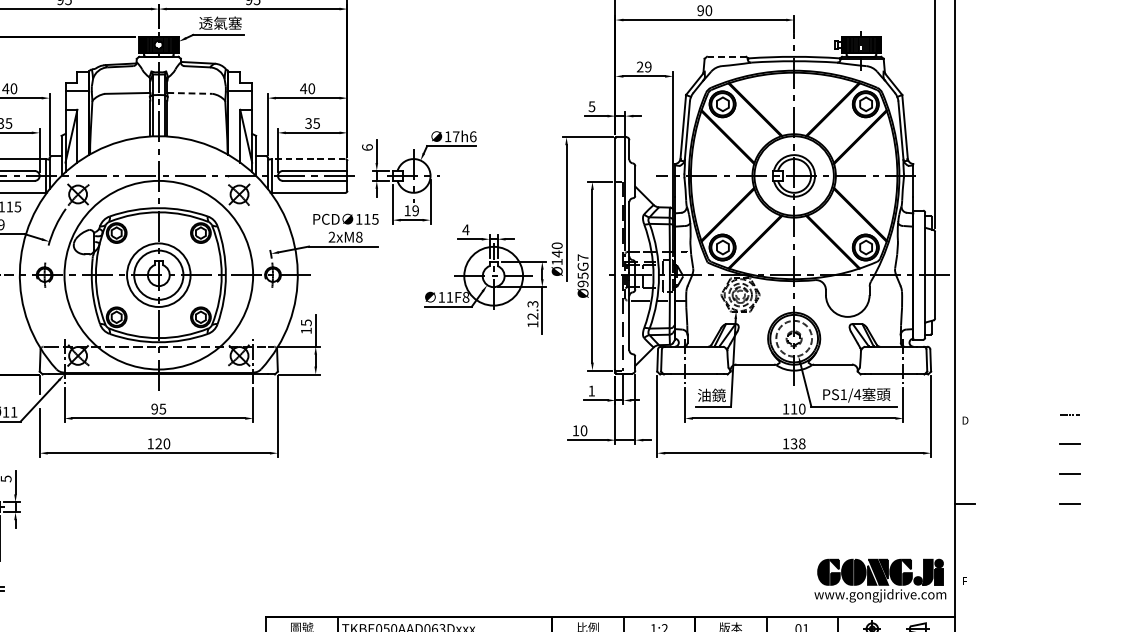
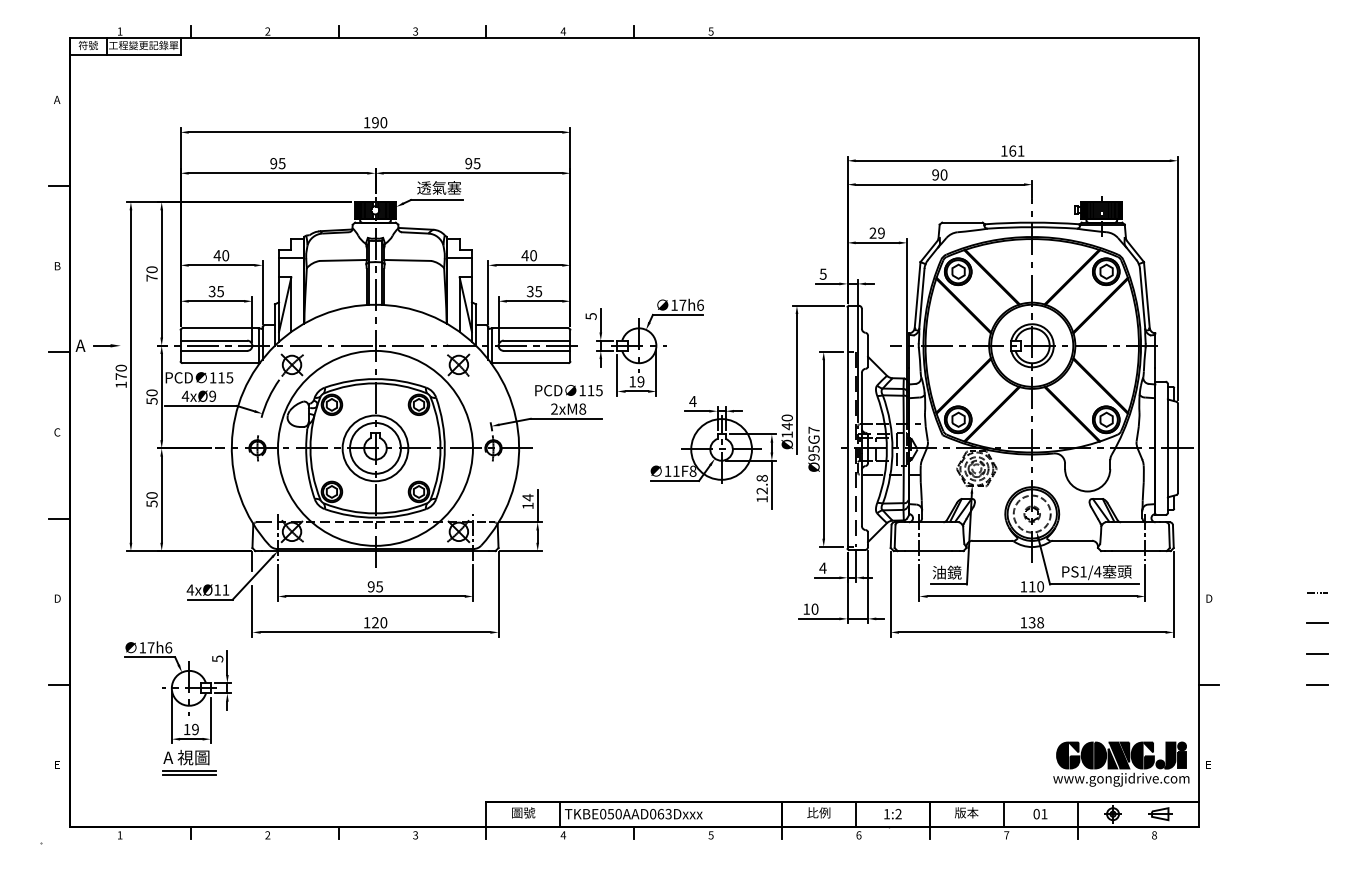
line: (725, 56) -> (961, 222), dashed -> solid
line: (190, 93) -> (408, 260), dashed -> solid
text: (366, 146) -> (590, 315), 6 -> 5
line: (308, 159) -> (530, 328), dashed -> solid
text: (532, 304) -> (761, 478), 12.3 -> 12.8
text: (305, 322) -> (527, 497), 15 -> 14
text: (591, 390) -> (822, 567), 1 -> 4

